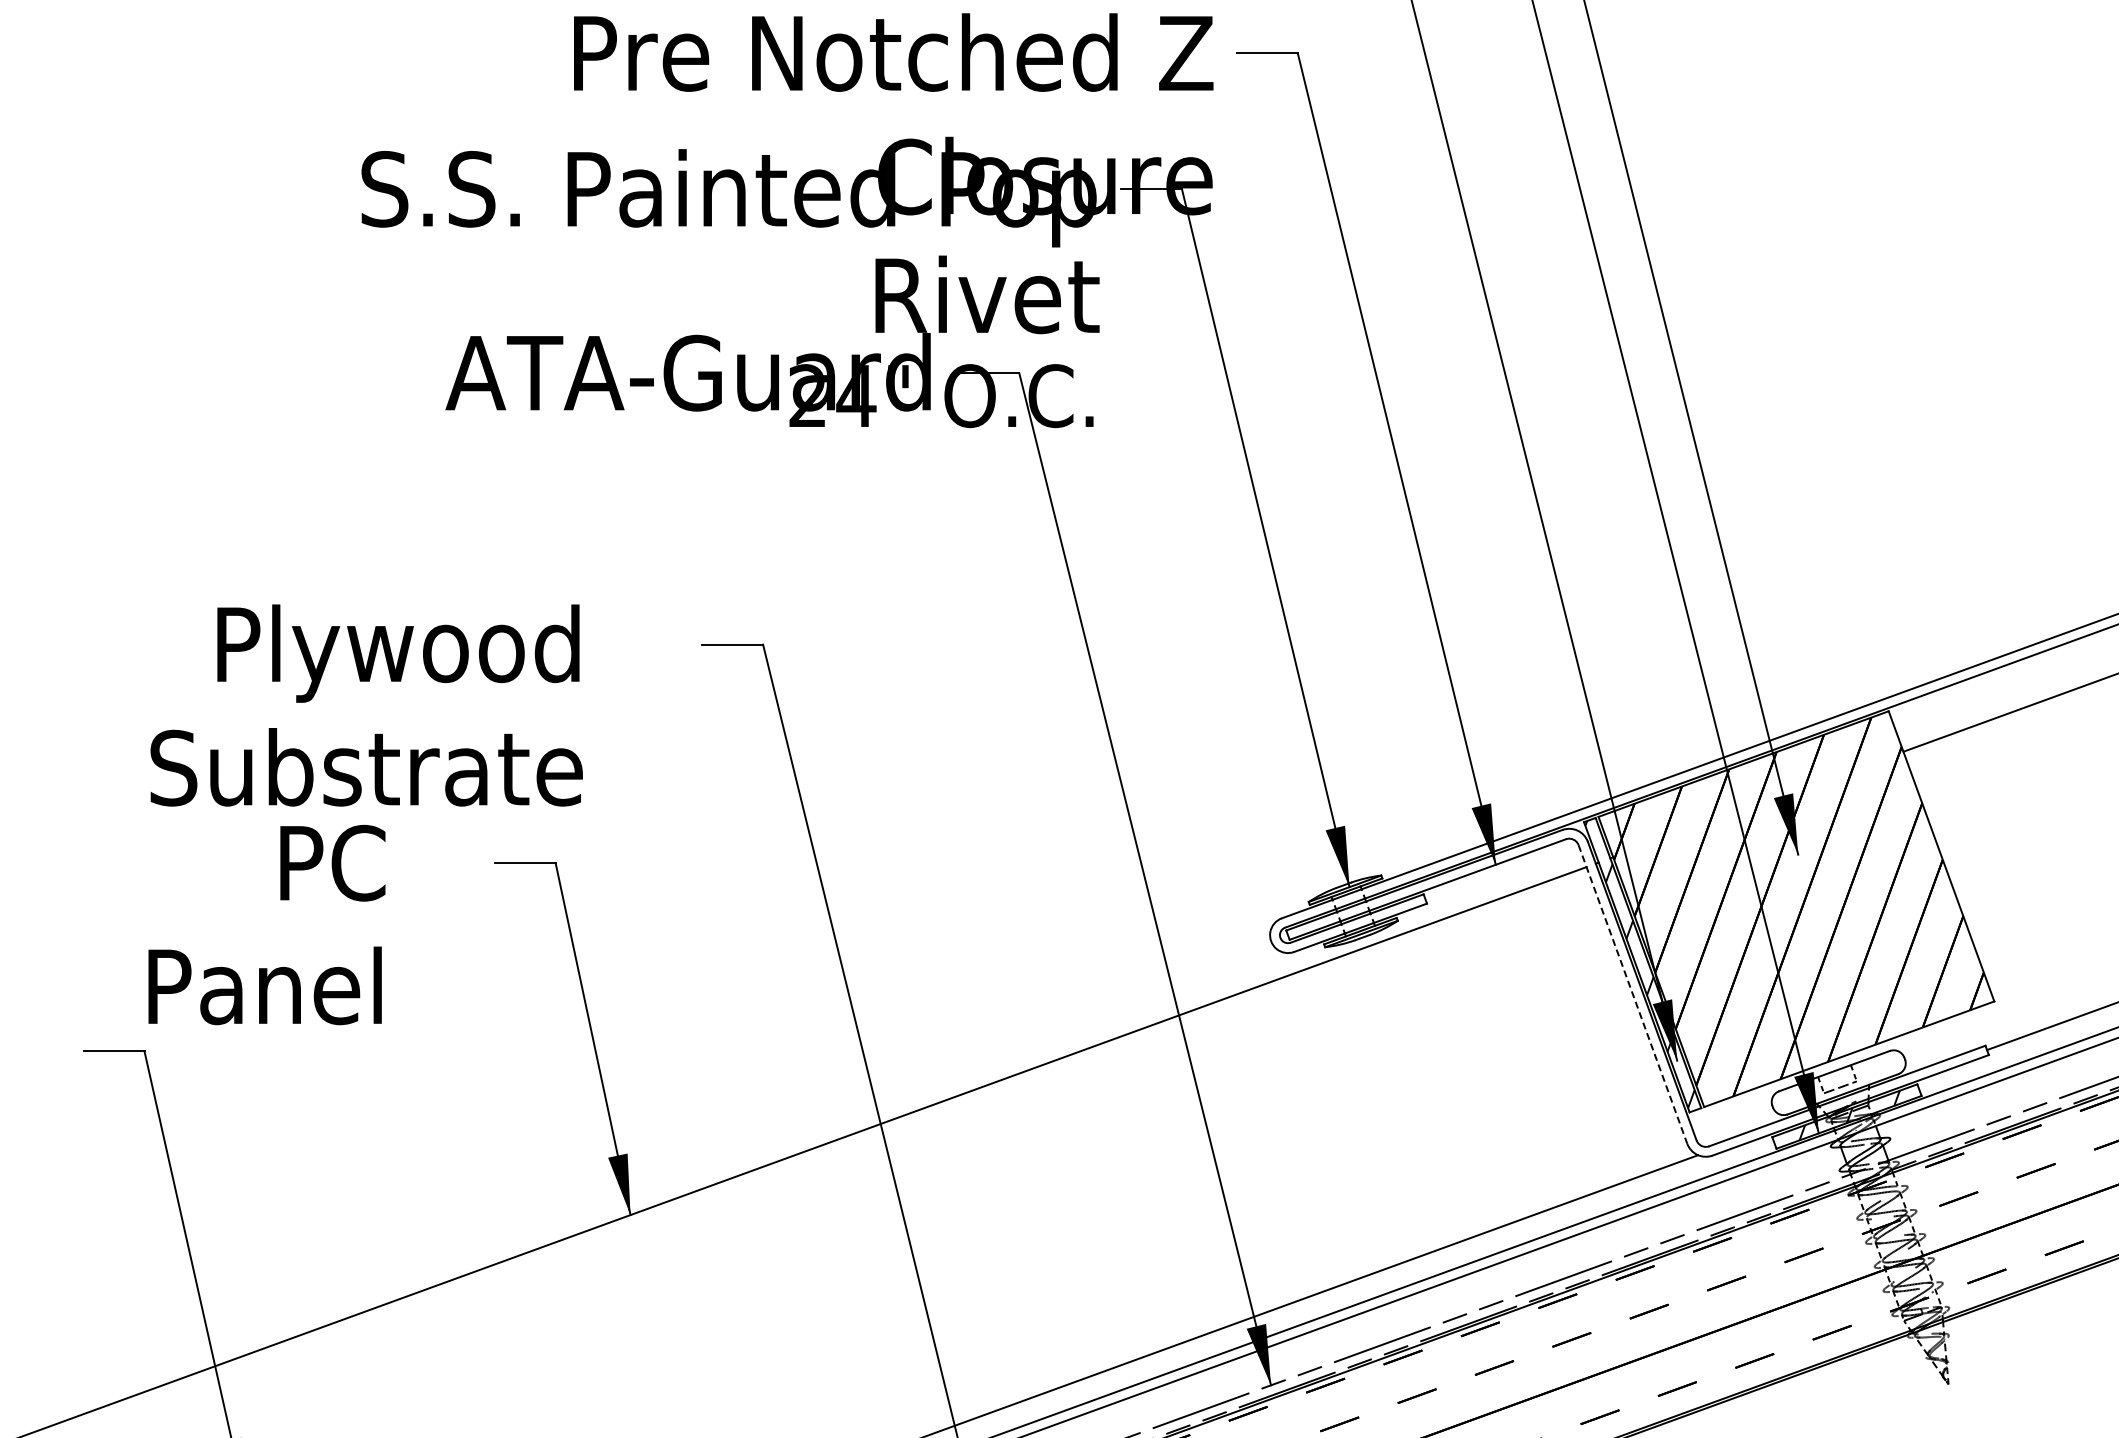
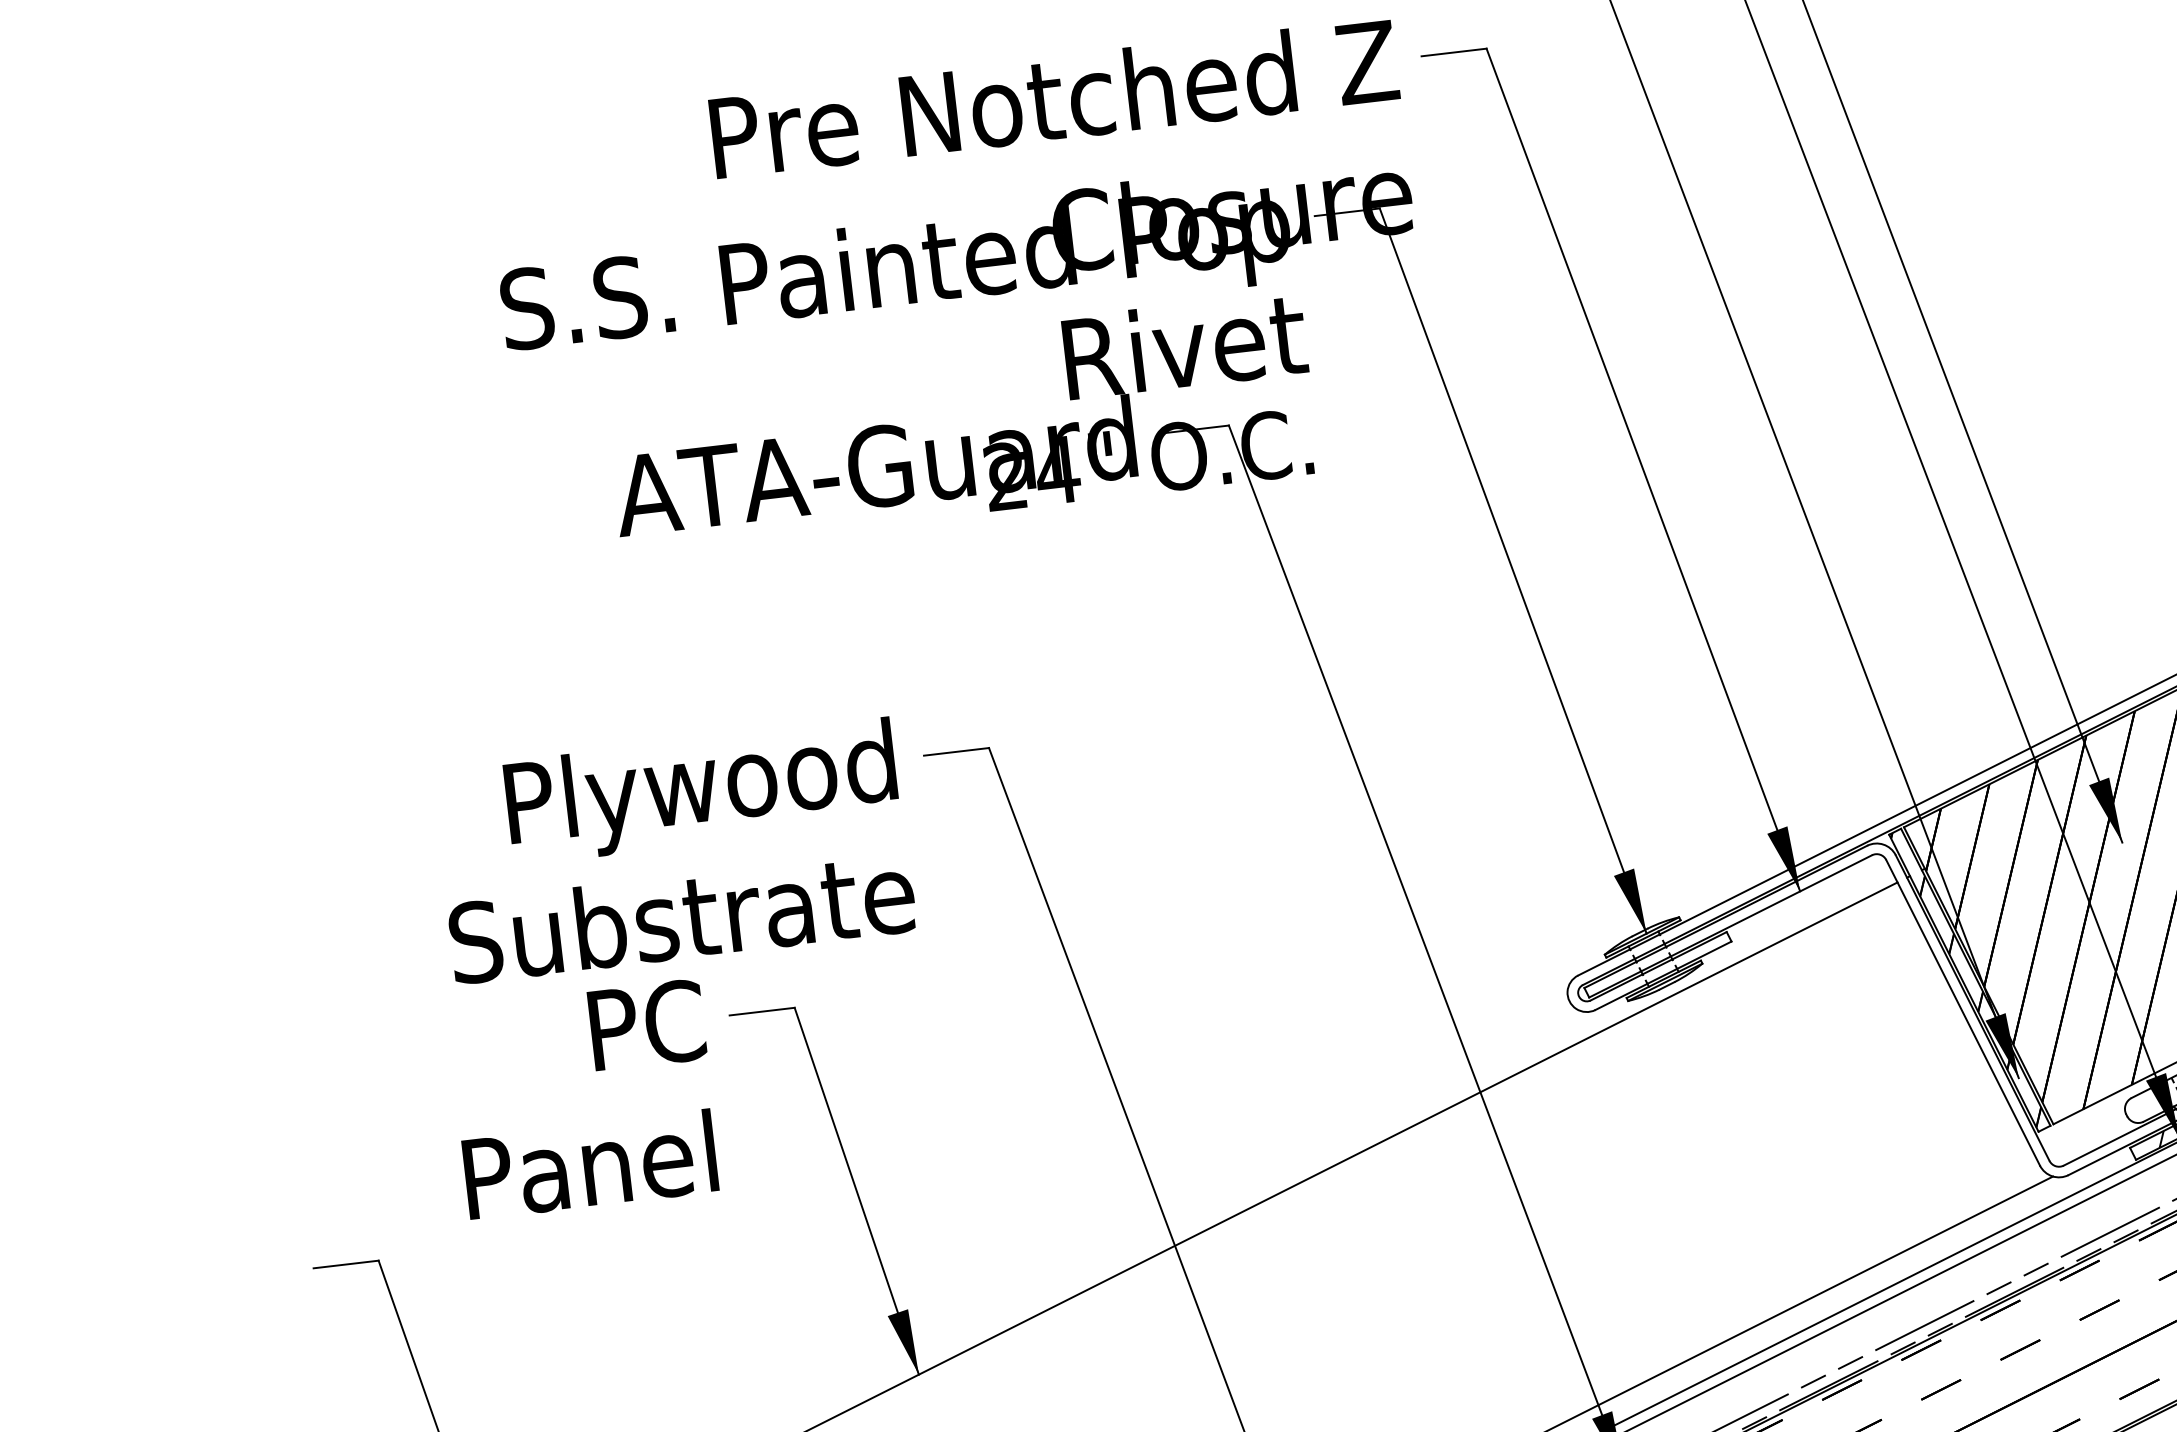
text: (366, 705) -> (674, 850), moved
text: (266, 924) -> (584, 1098), moved
hatch: (1639, 964) -> (1966, 979), added
line: (1632, 994) -> (1962, 1012), dashed -> solid

